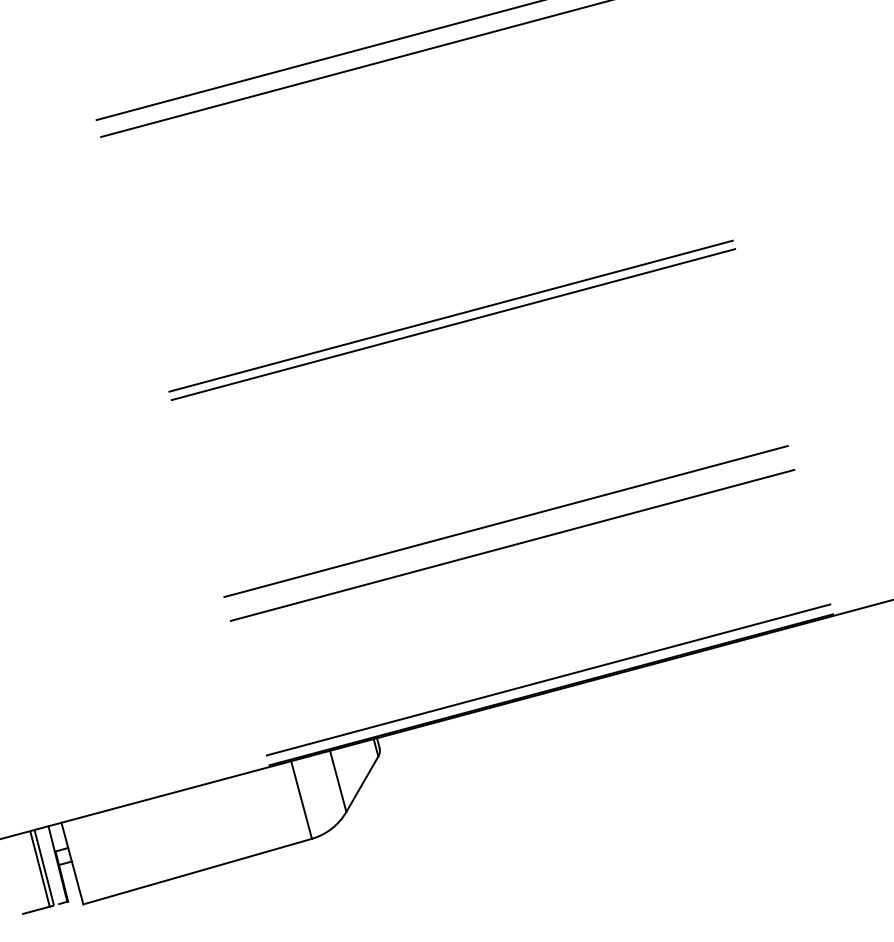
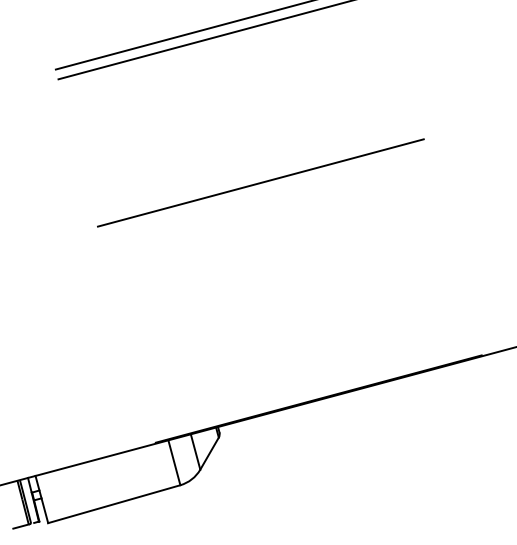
line: (453, 324) -> (262, 187), removed
line: (505, 521) -> (292, 301), removed
line: (512, 545) -> (296, 315), removed
line: (549, 678) -> (317, 392), removed

